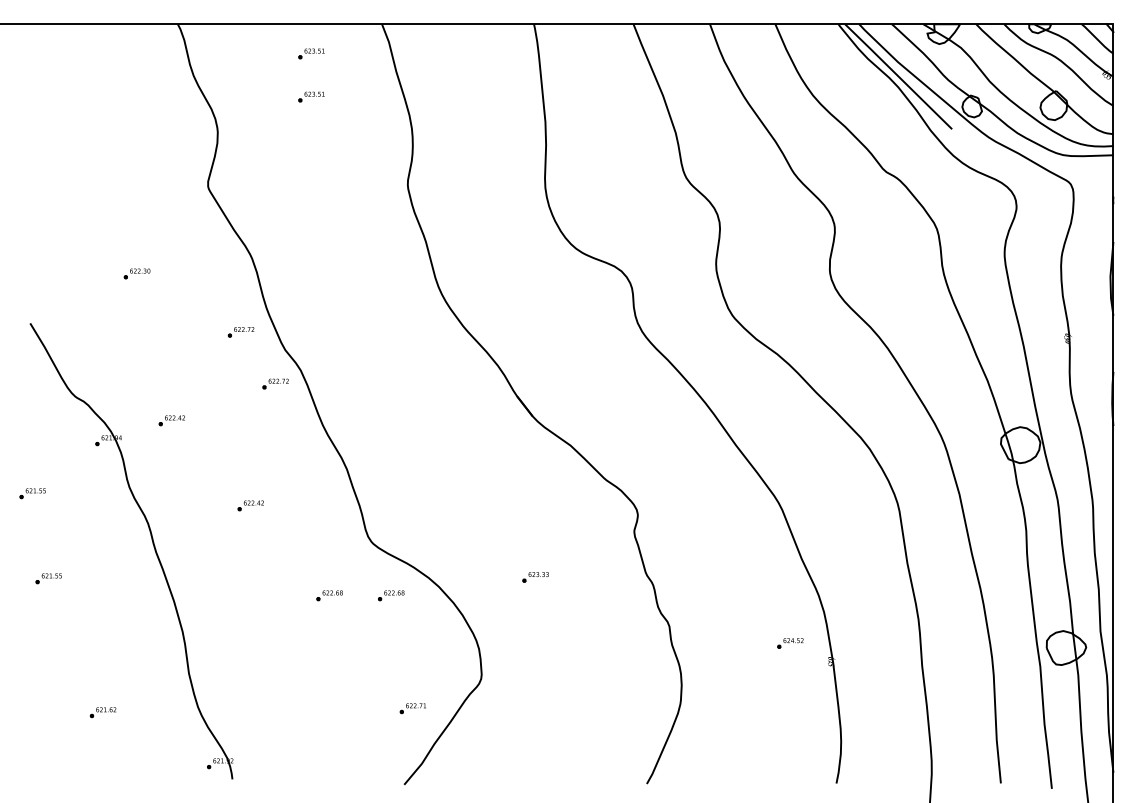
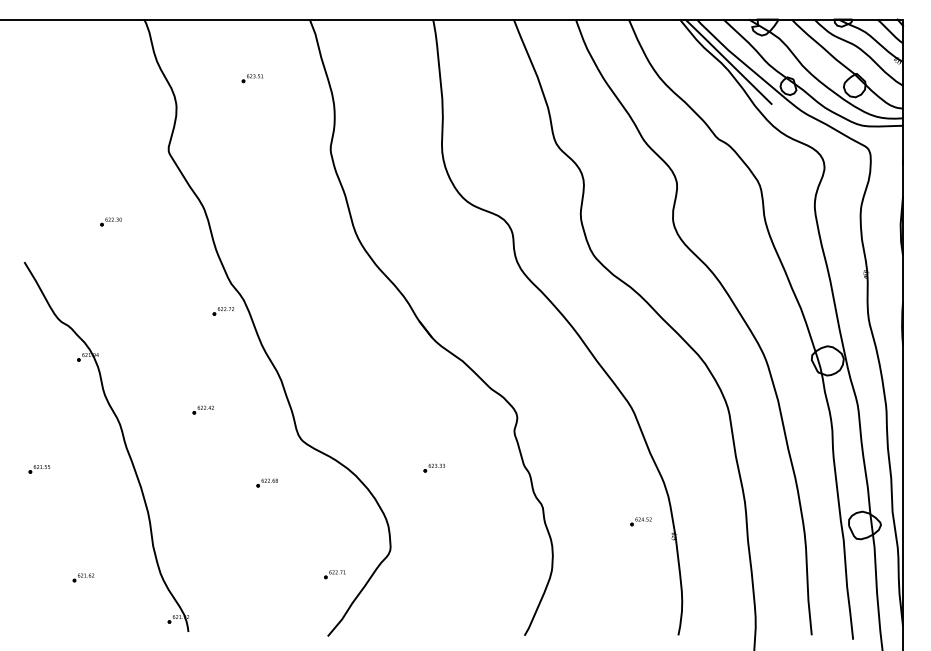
part: (310, 53) -> (251, 43), removed
part: (239, 332) -> (194, 269), removed
part: (170, 419) -> (138, 340), removed
part: (32, 493) -> (26, 400), removed
part: (390, 595) -> (316, 482), removed

